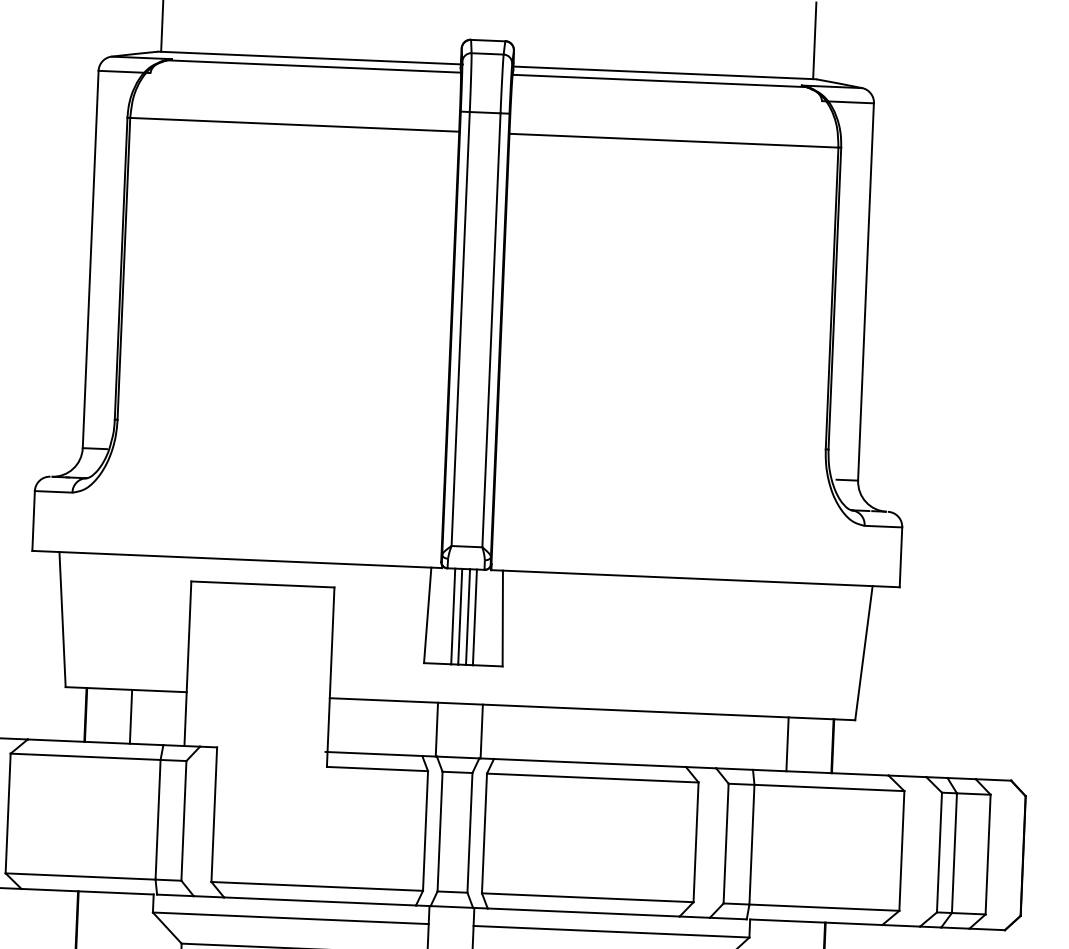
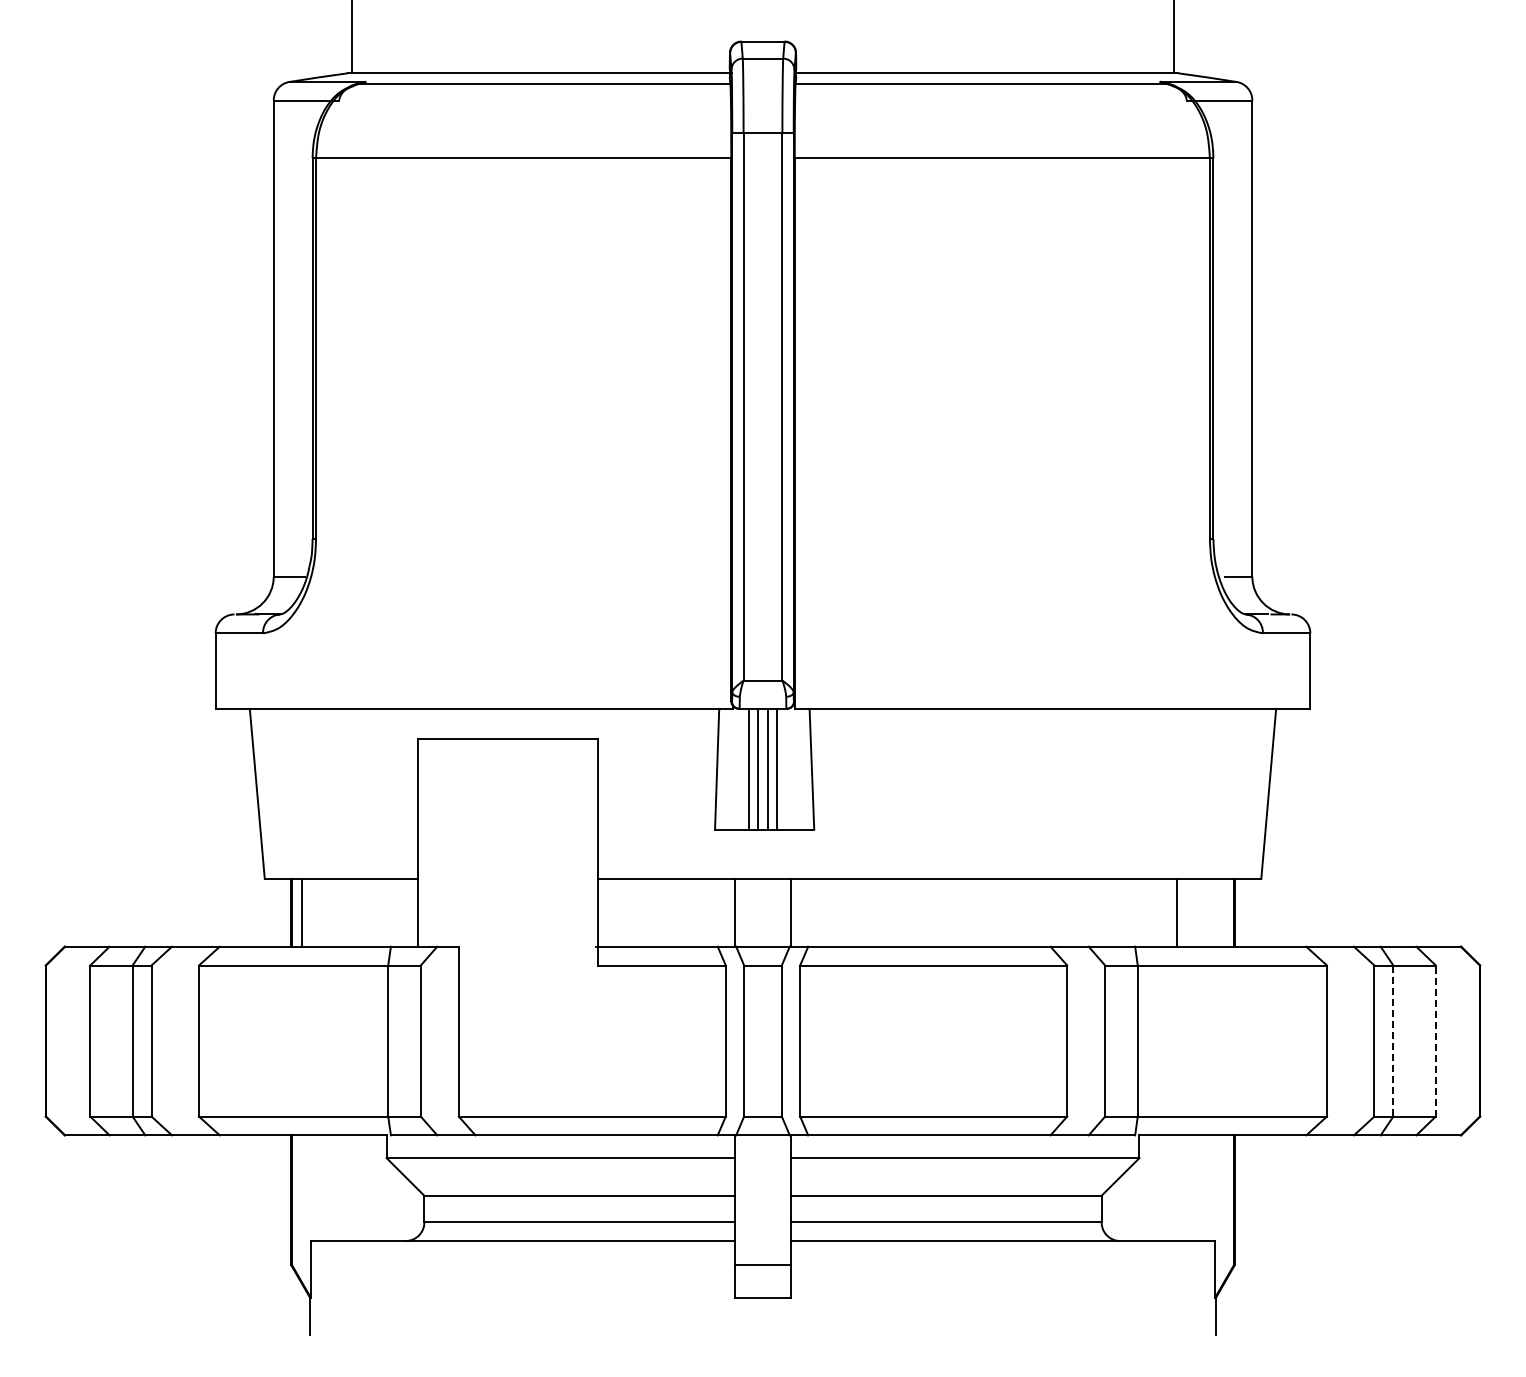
line: (130, 716) -> (301, 912), moved
line: (954, 853) -> (1393, 1041), solid -> dashed
line: (987, 854) -> (1435, 1041), solid -> dashed

